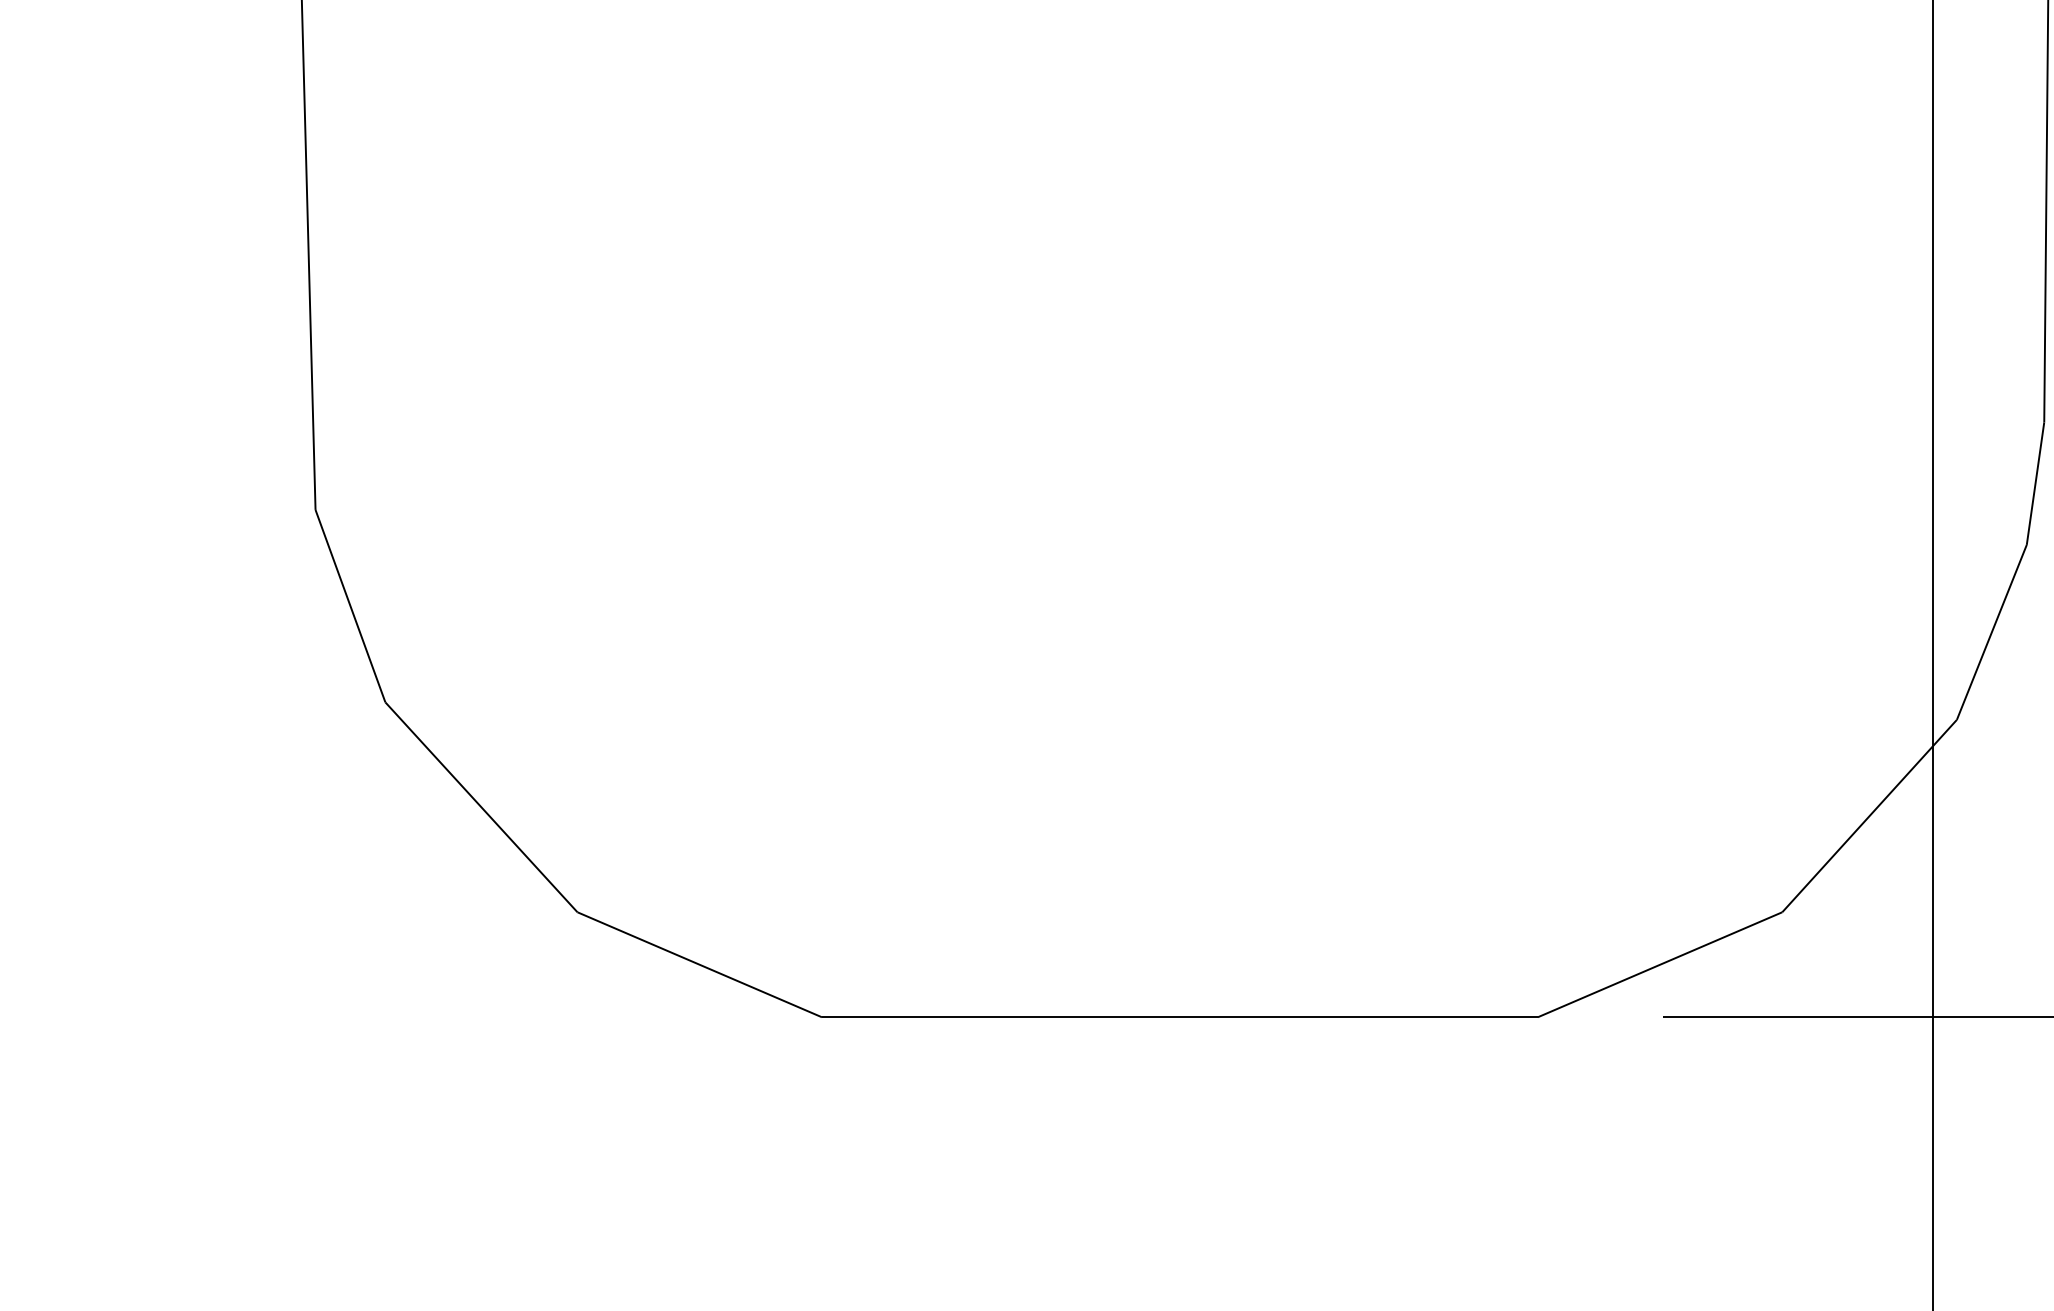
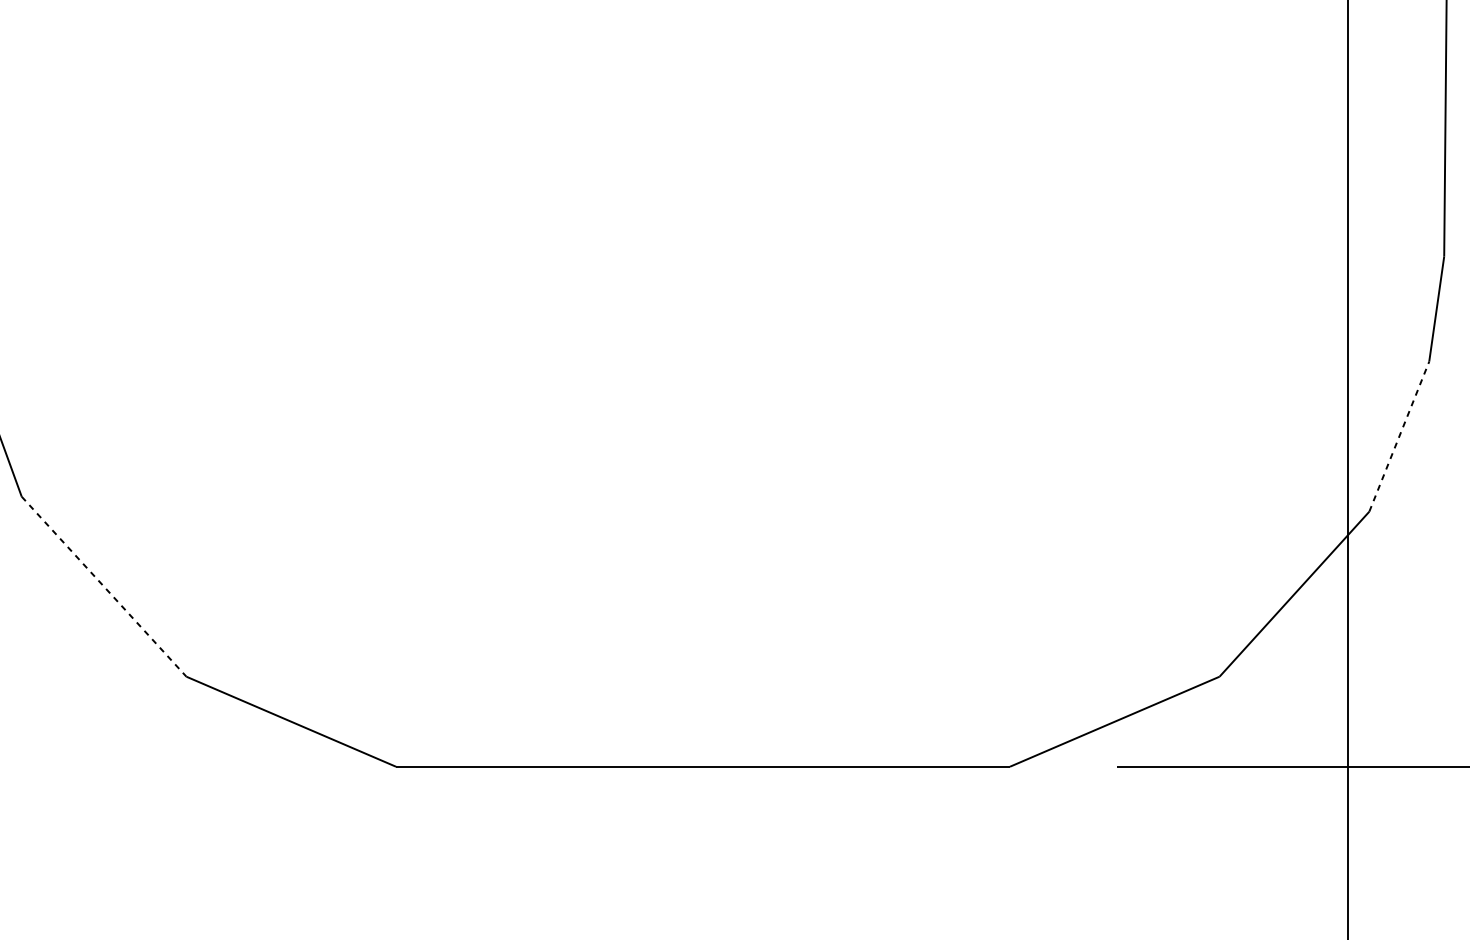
line: (1992, 631) -> (1399, 435), solid -> dashed
line: (481, 807) -> (104, 586), solid -> dashed

